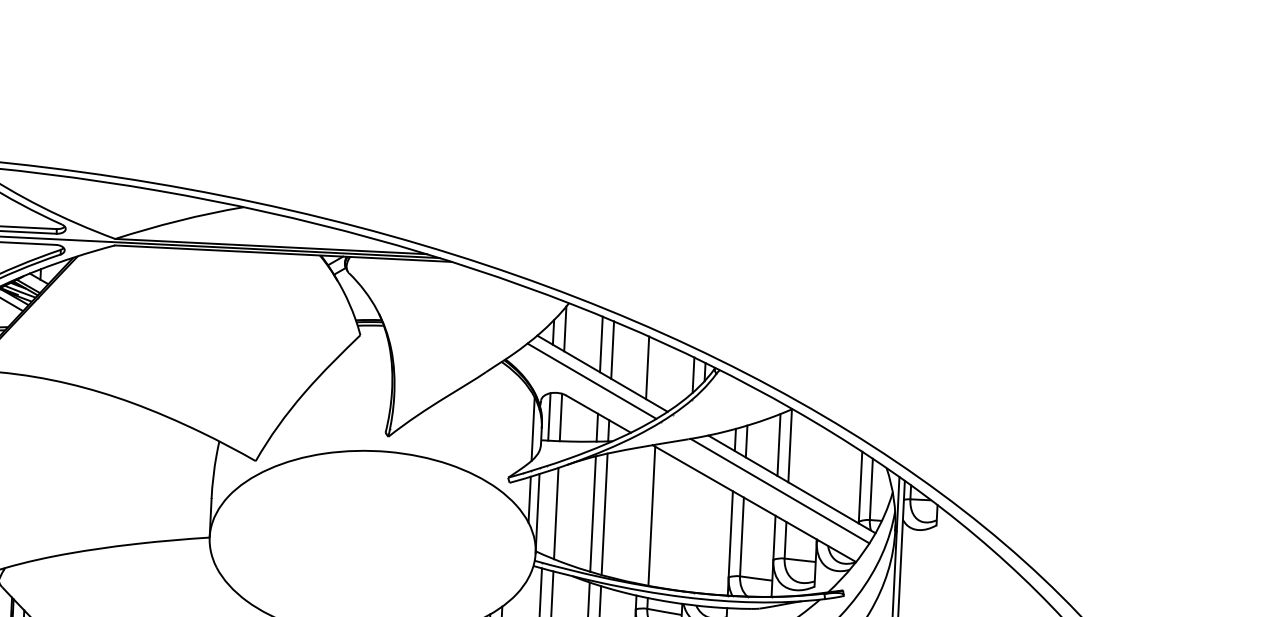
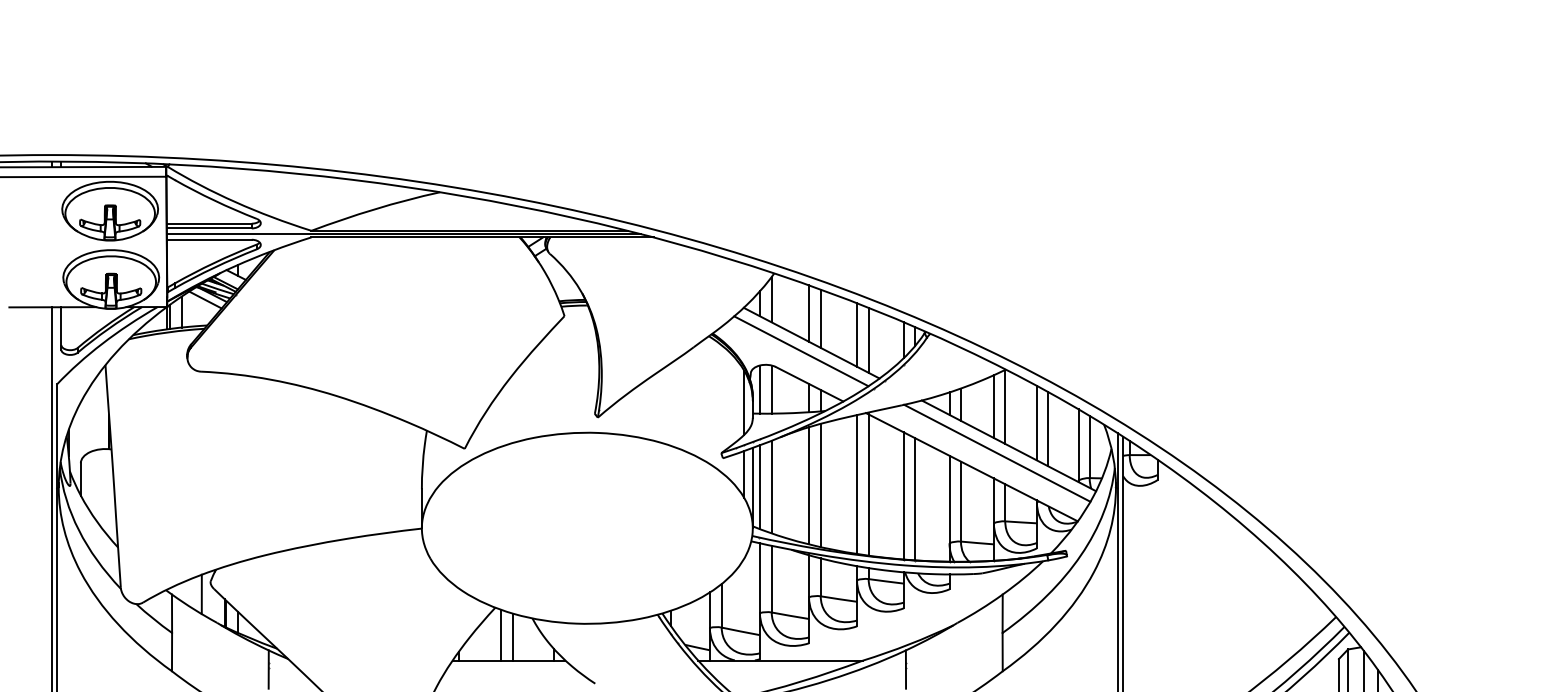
line: (658, 372) -> (868, 339), added
line: (820, 462) -> (1036, 422), added
line: (831, 470) -> (1048, 429), added
line: (544, 513) -> (759, 487), added
line: (640, 515) -> (857, 484), added
line: (685, 528) -> (903, 495), added
line: (697, 532) -> (915, 499), added

